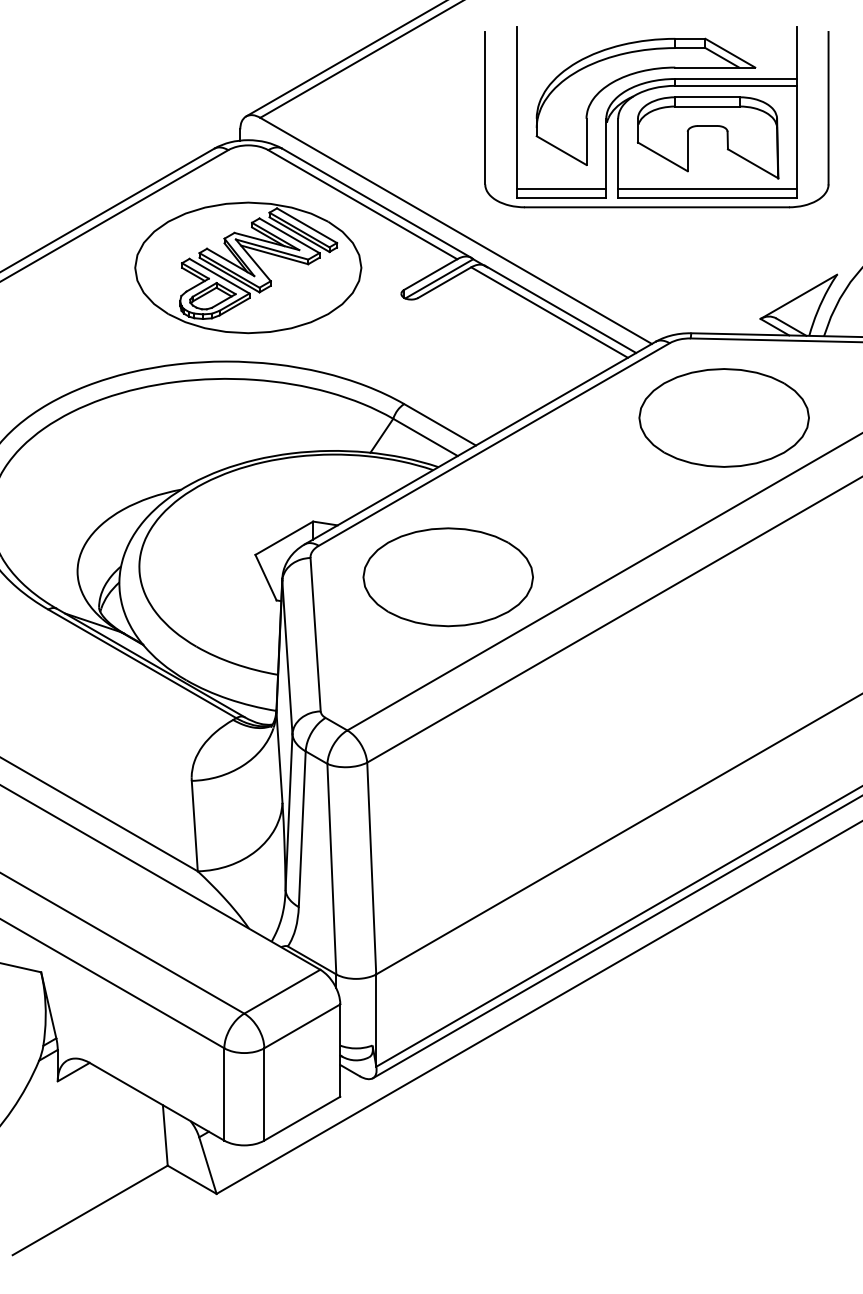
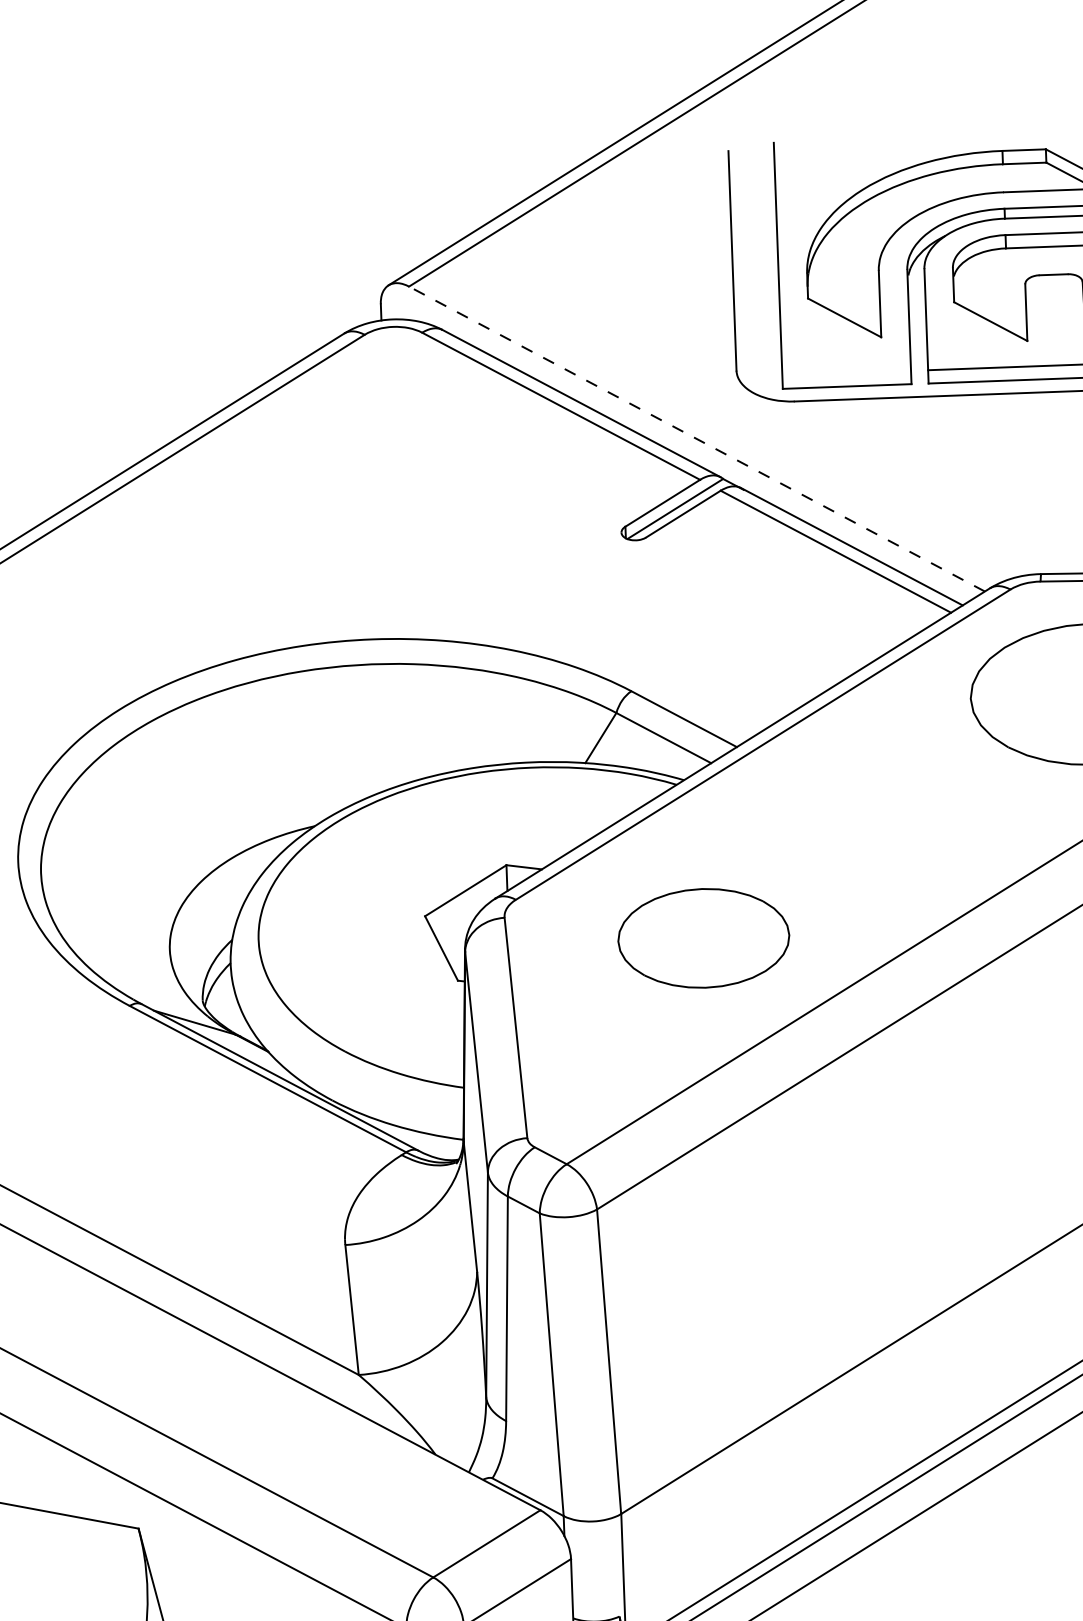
line: (561, 189) -> (846, 373), removed
line: (455, 230) -> (696, 438), solid -> dashed
part: (248, 267) -> (399, 502), removed
part: (447, 577) -> (702, 938), size x0.7

